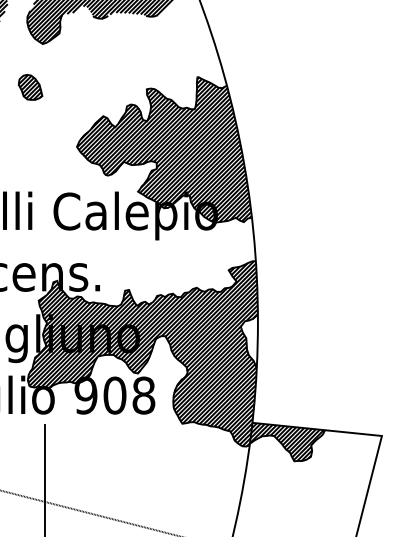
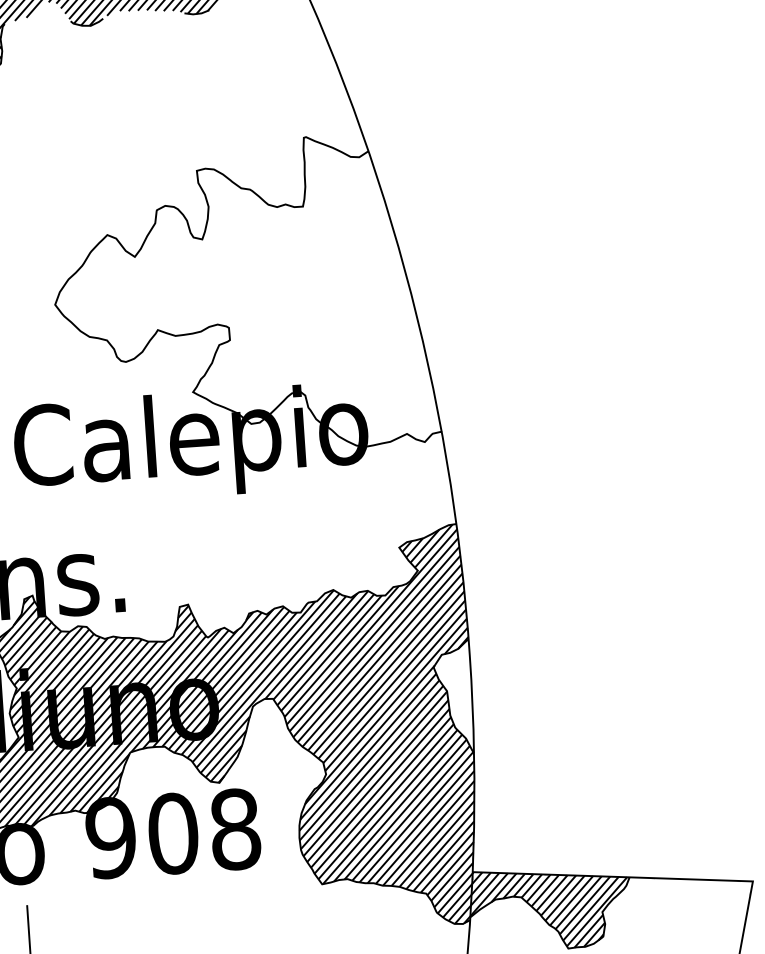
hatch: (164, 149) -> (243, 297), removed

